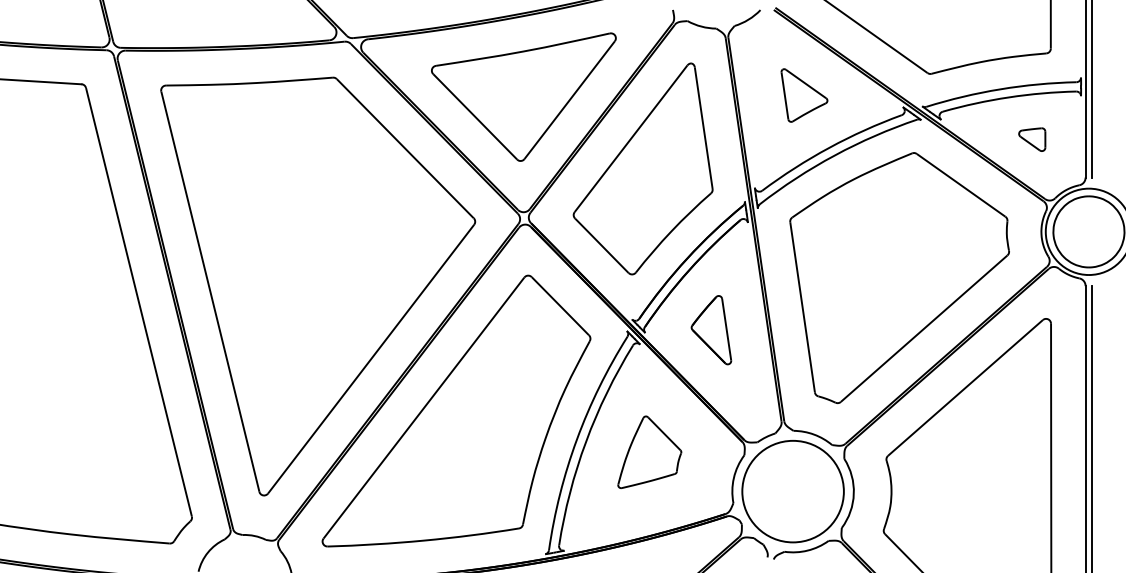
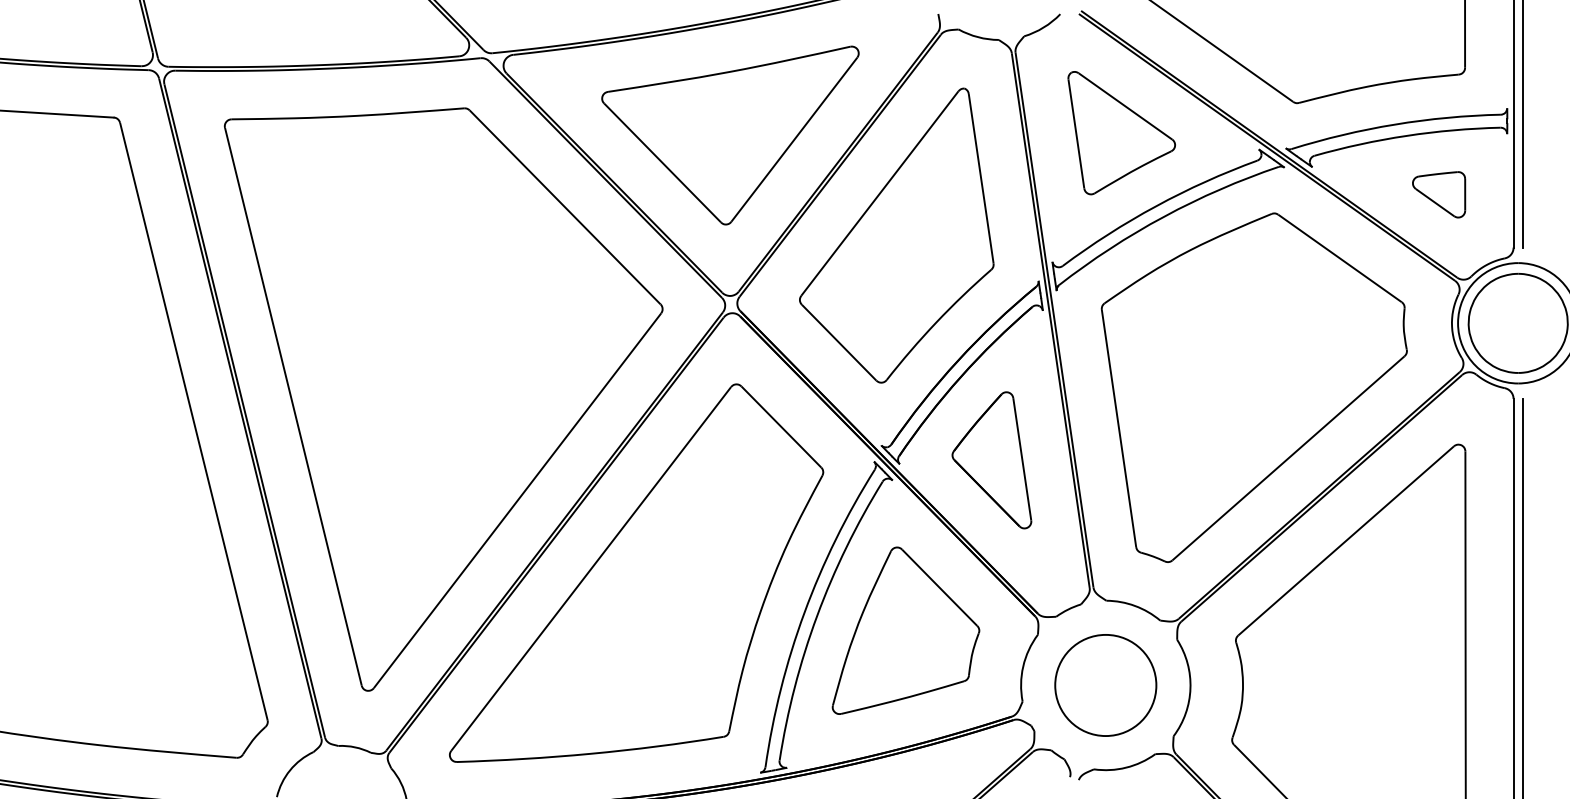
part: (804, 95) -> (1121, 133), size x1.67
part: (1032, 139) -> (1439, 194), size x1.43
part: (711, 330) -> (991, 460), size x1.43
part: (649, 452) -> (905, 630), size x1.67
circle: (792, 491) -> (1105, 685), size x0.71

